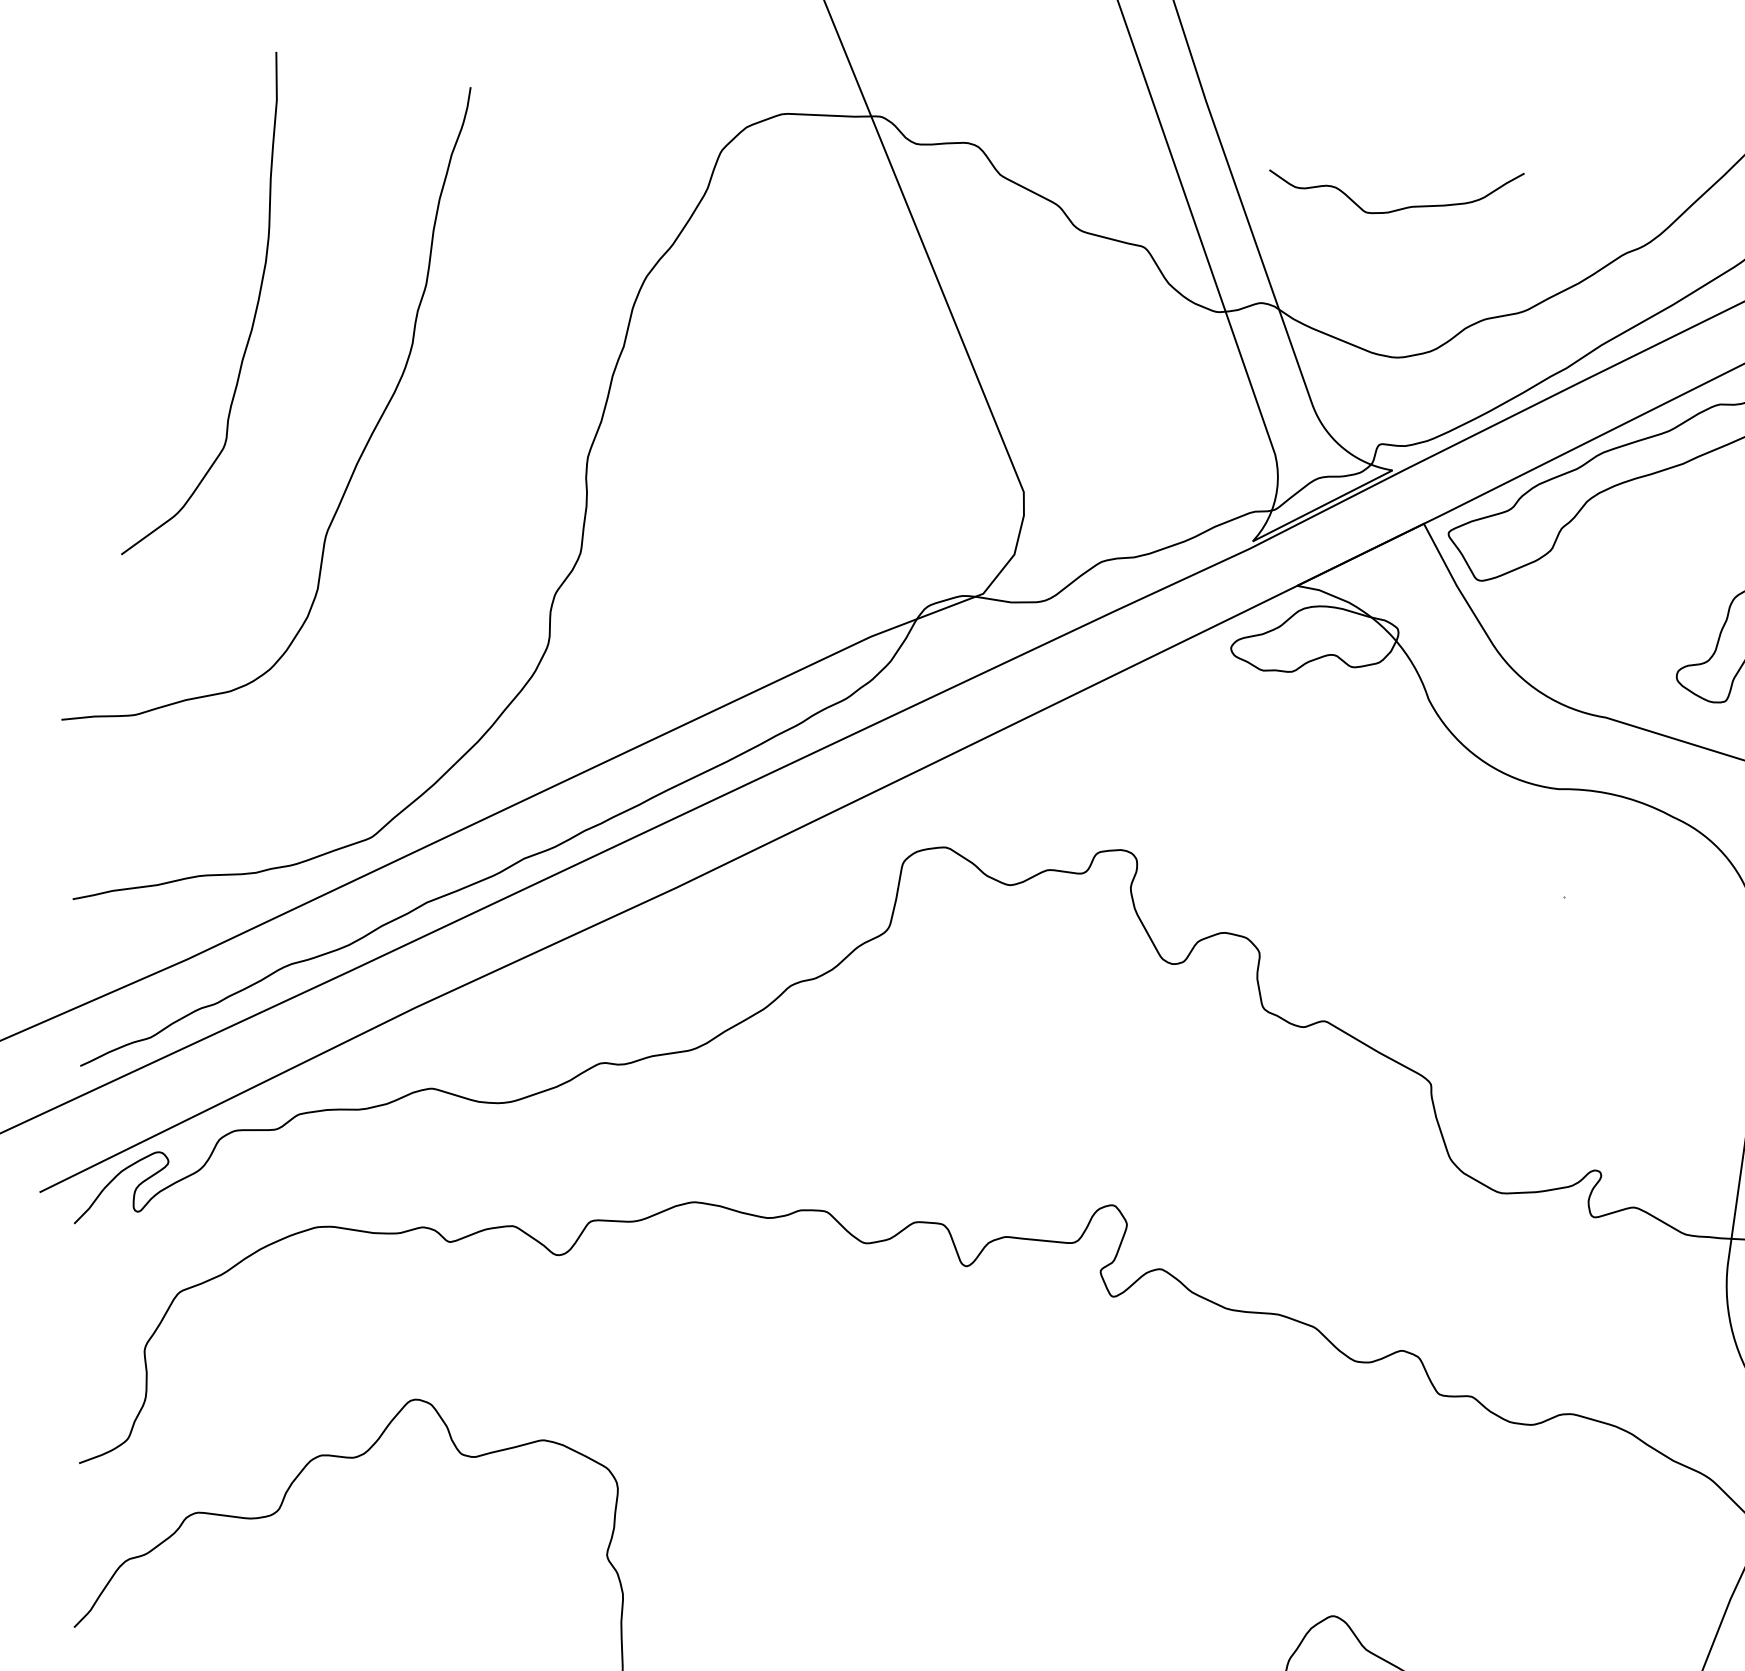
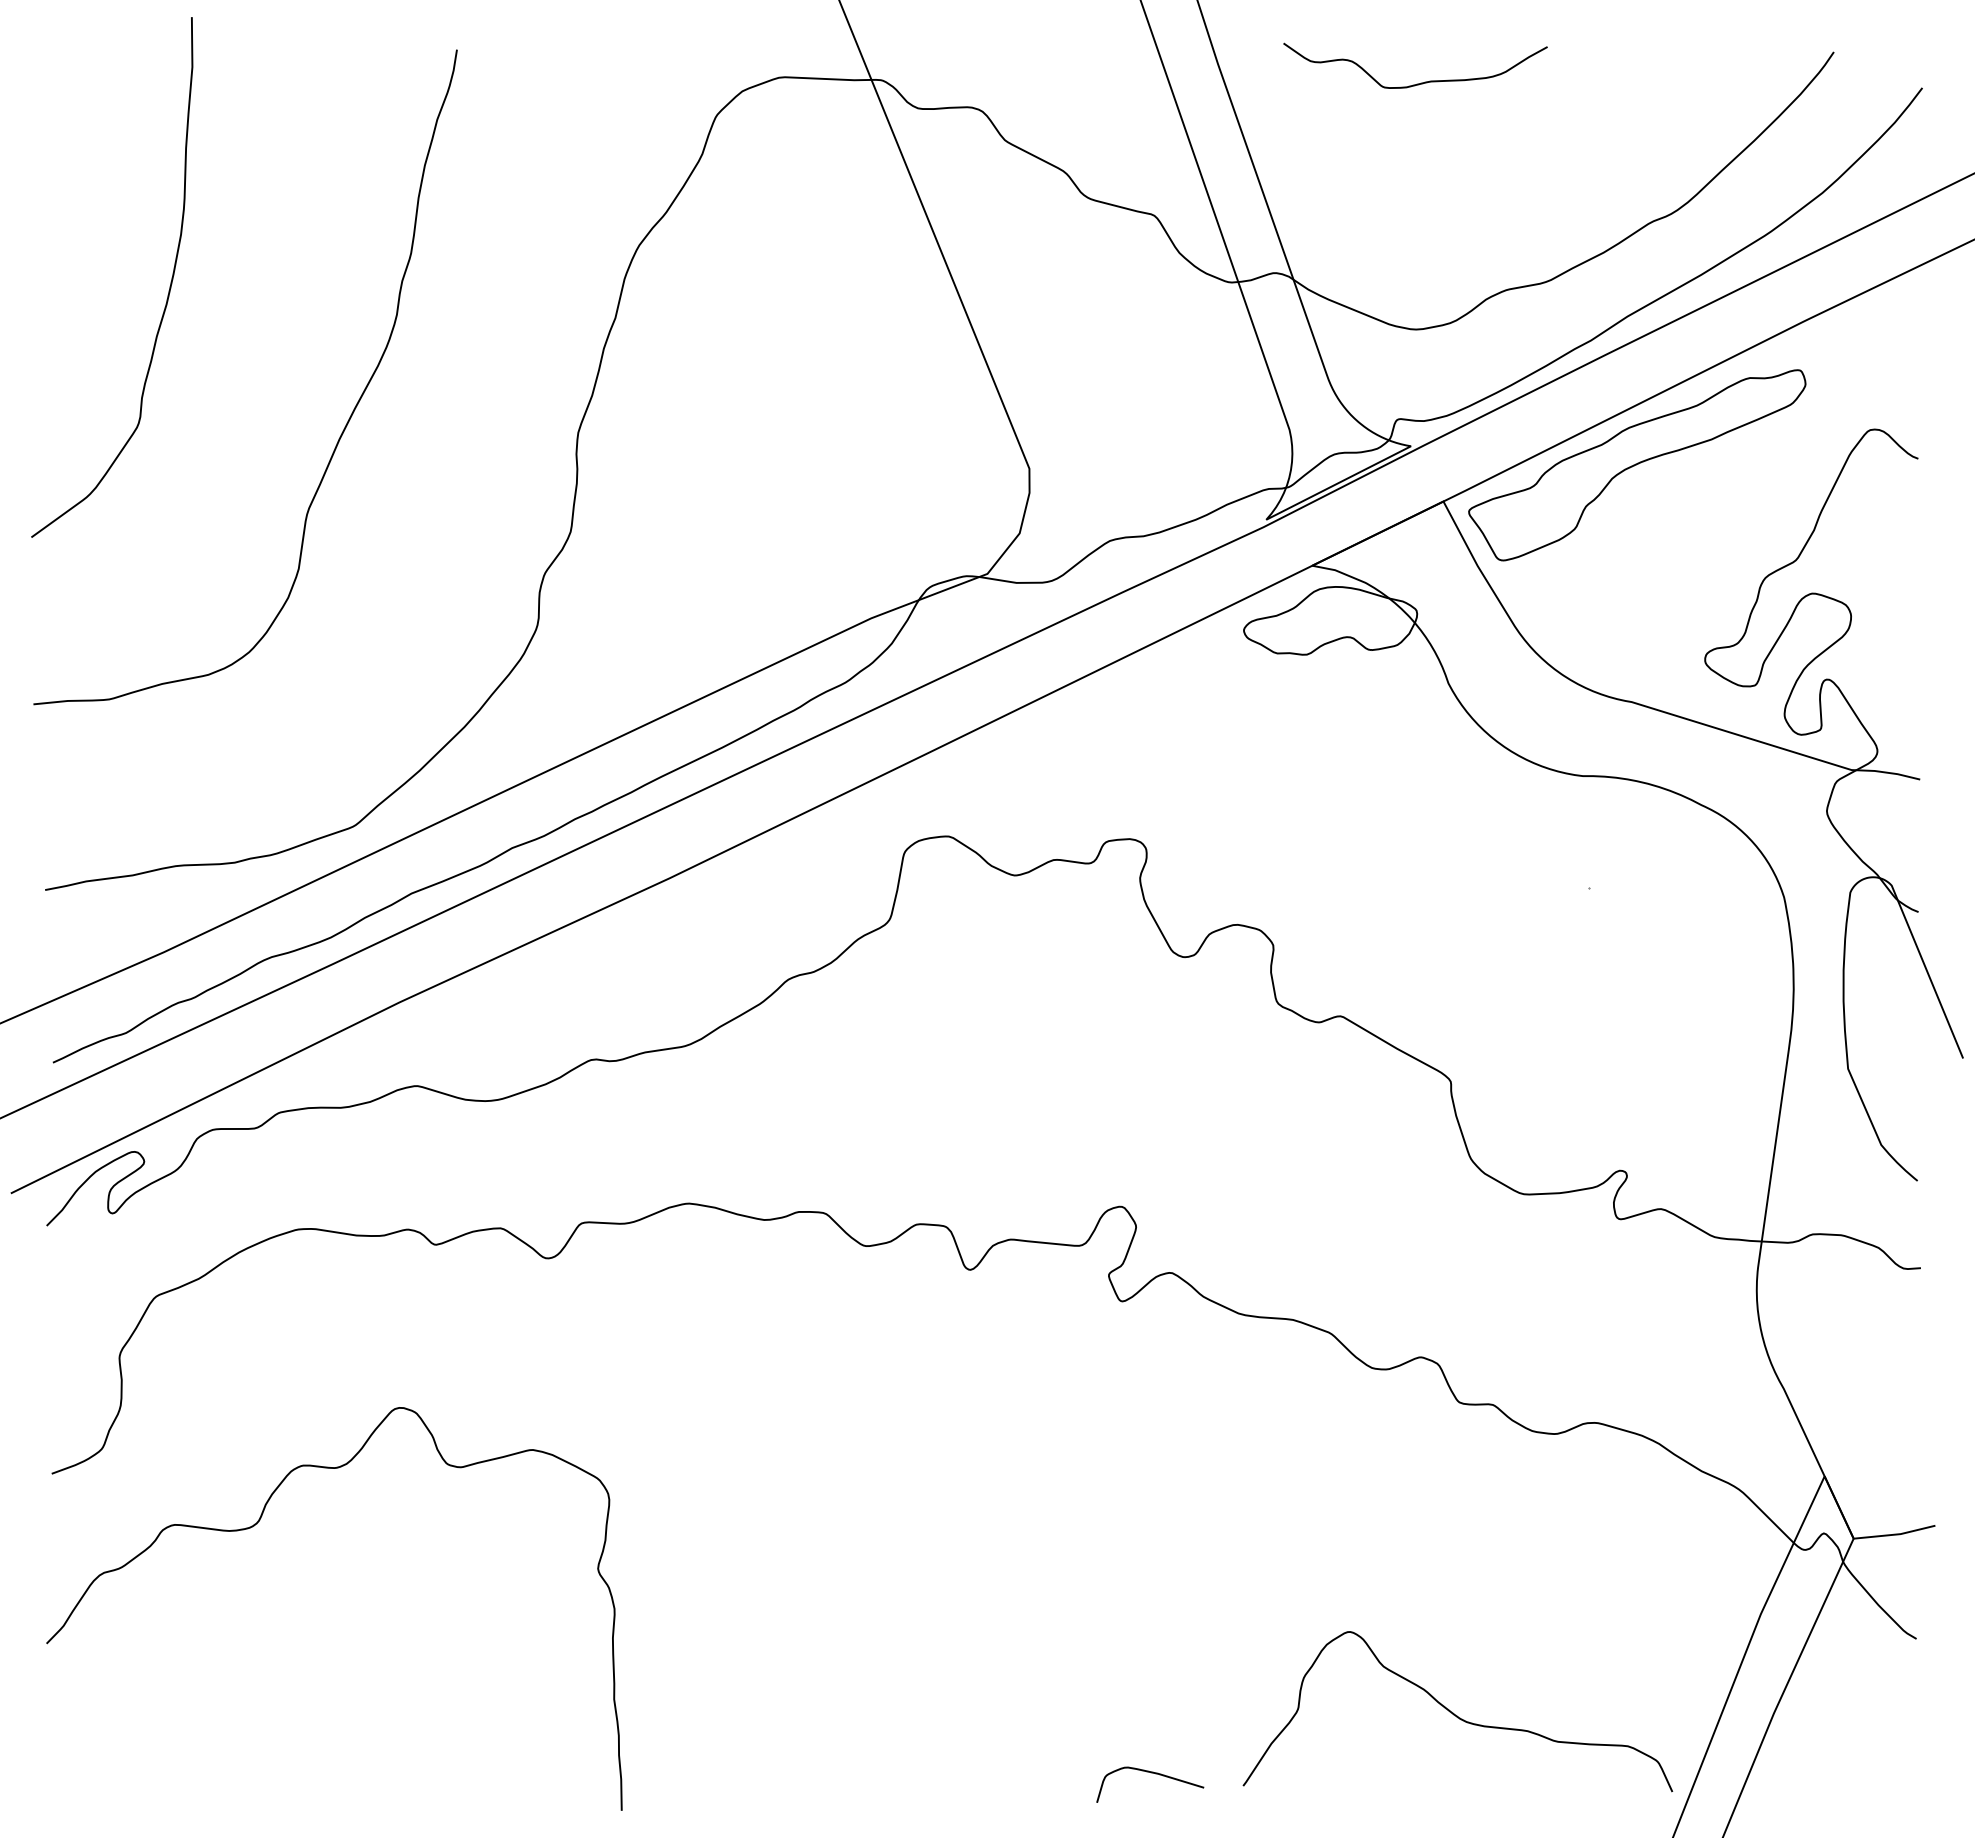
curve: (1402, 207) -> (1421, 82), moved
curve: (253, 316) -> (168, 290), moved

